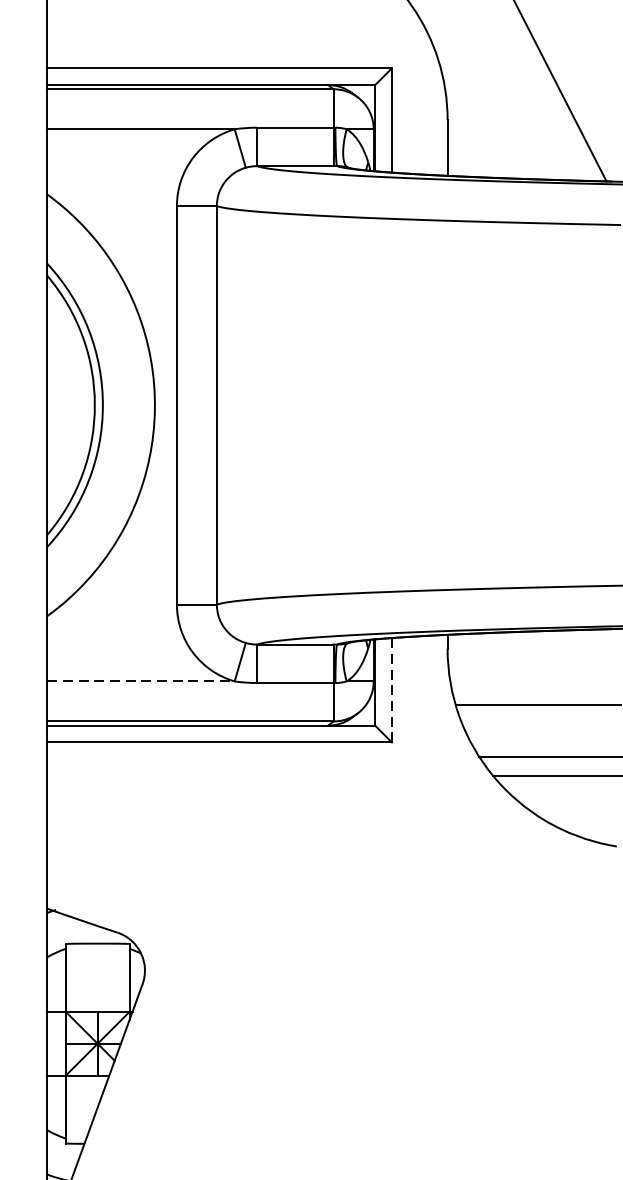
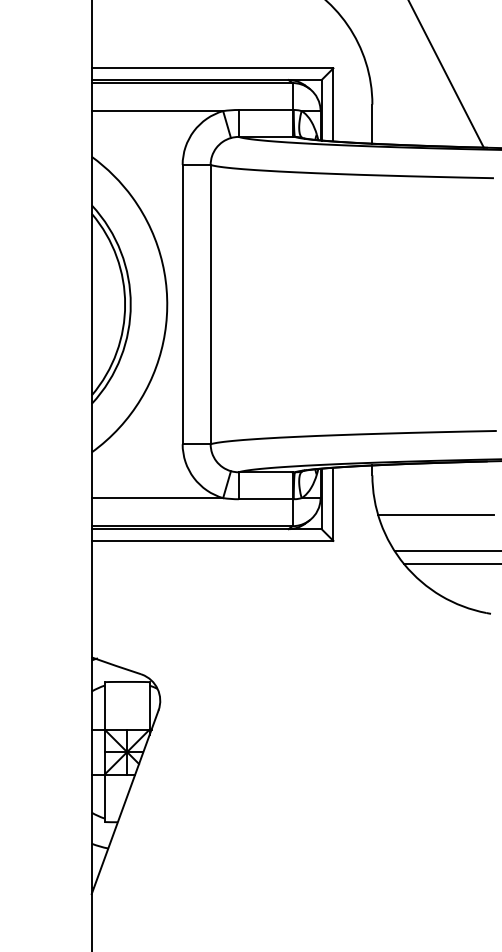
line: (141, 681) -> (157, 498), dashed -> solid
line: (392, 690) -> (333, 504), dashed -> solid

